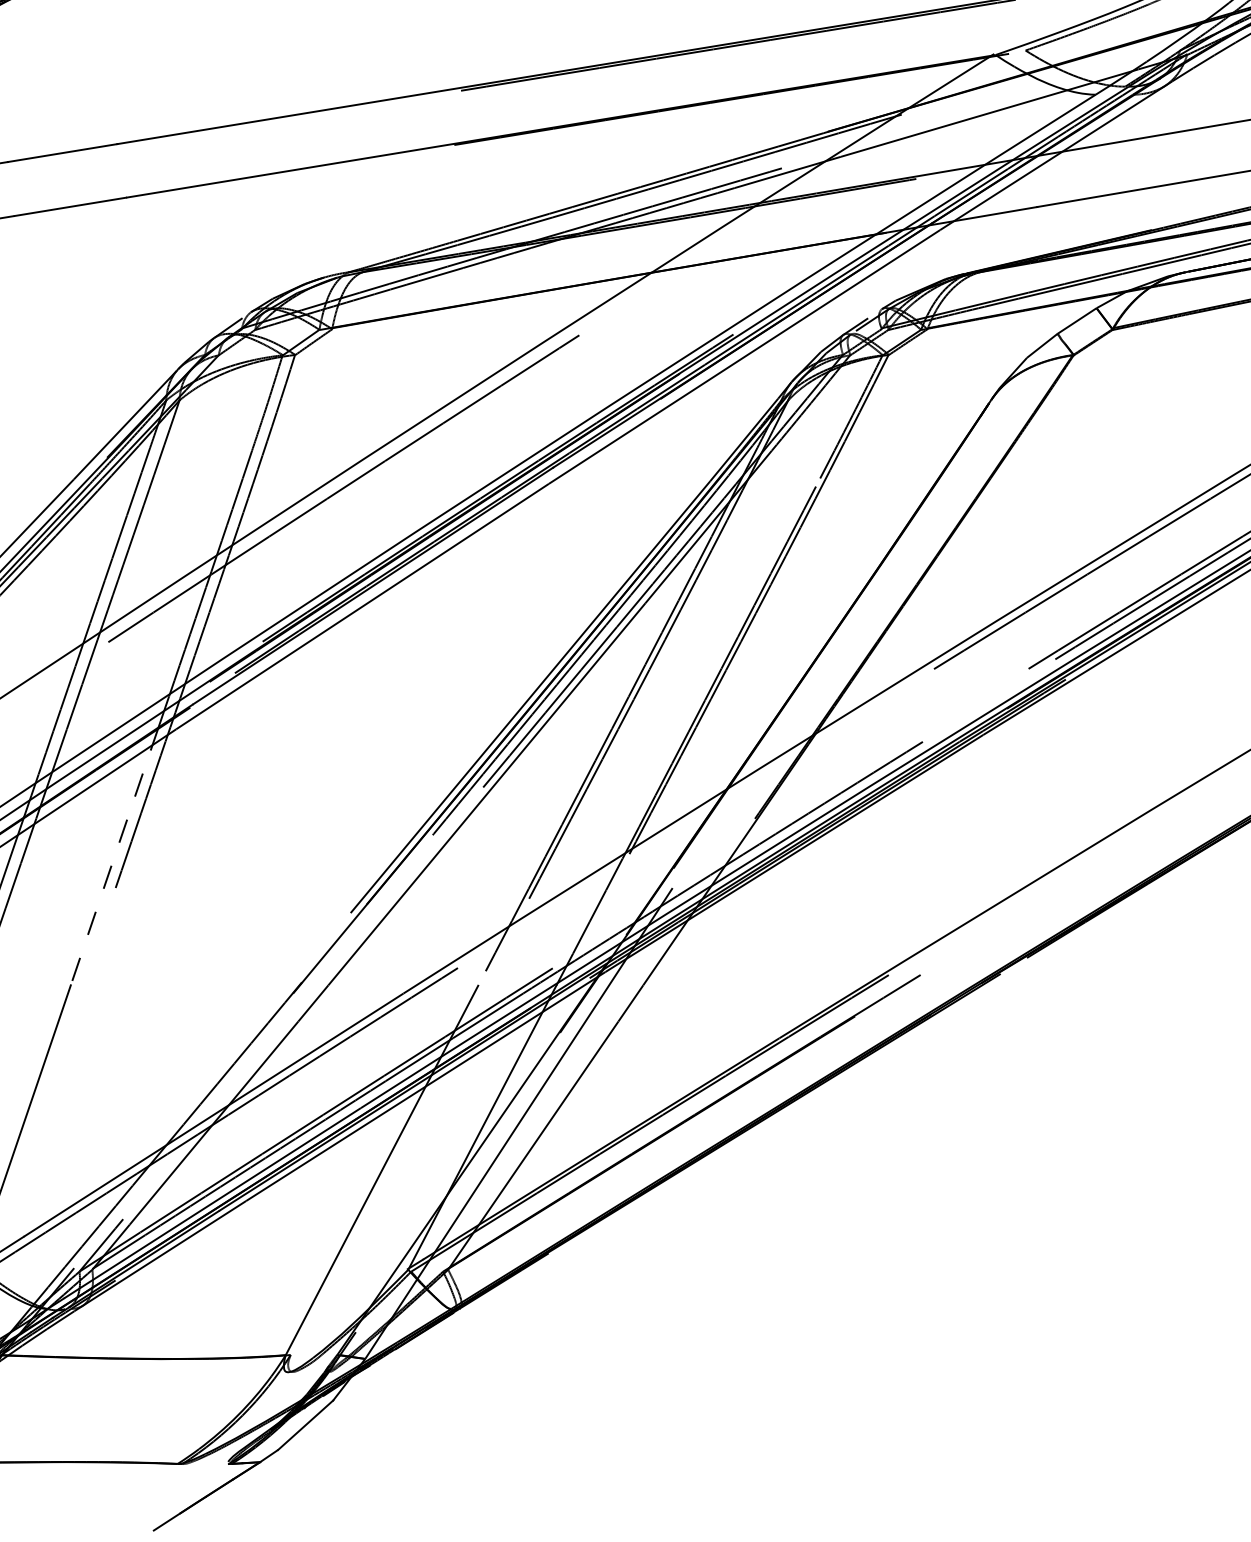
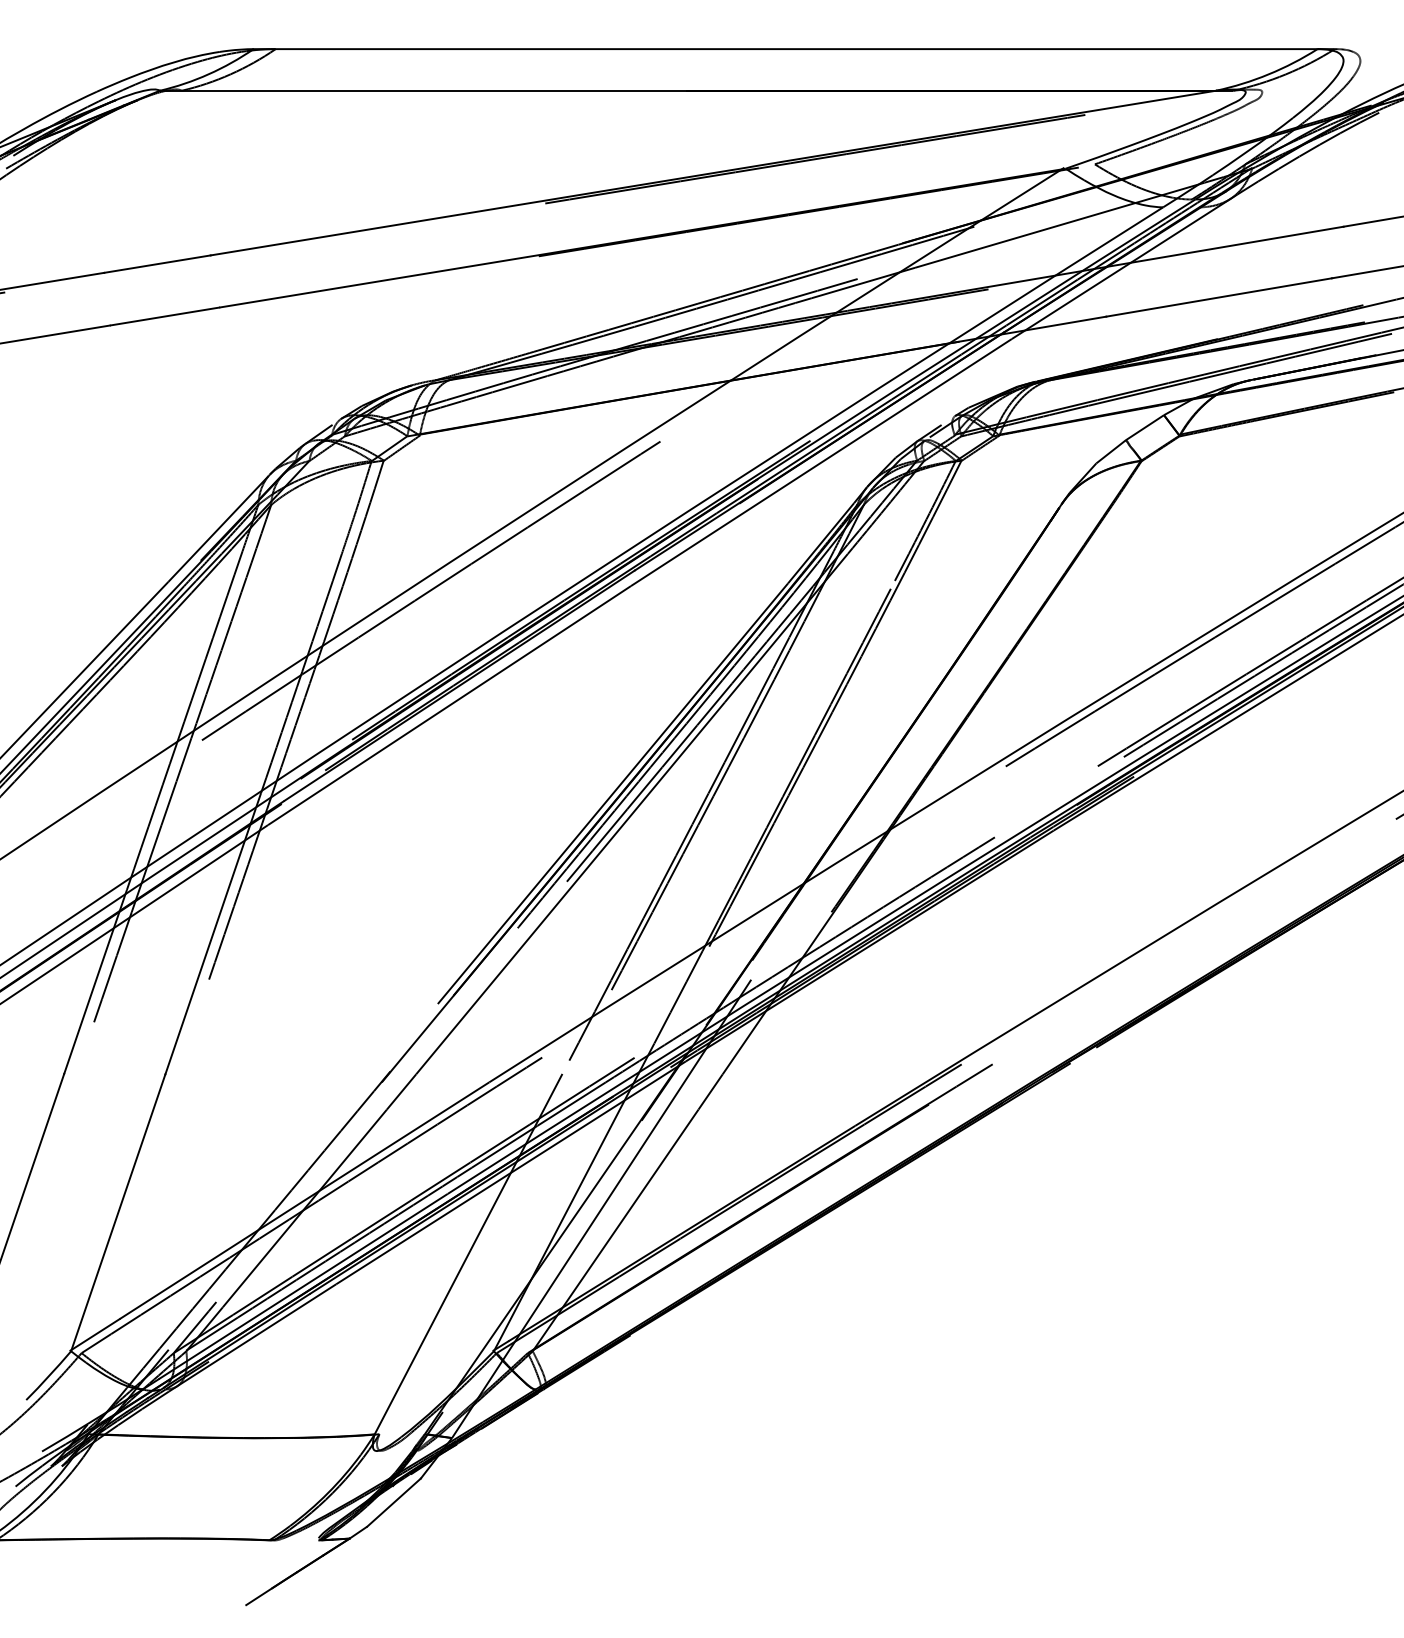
line: (115, 856) -> (208, 948), dashed -> solid

